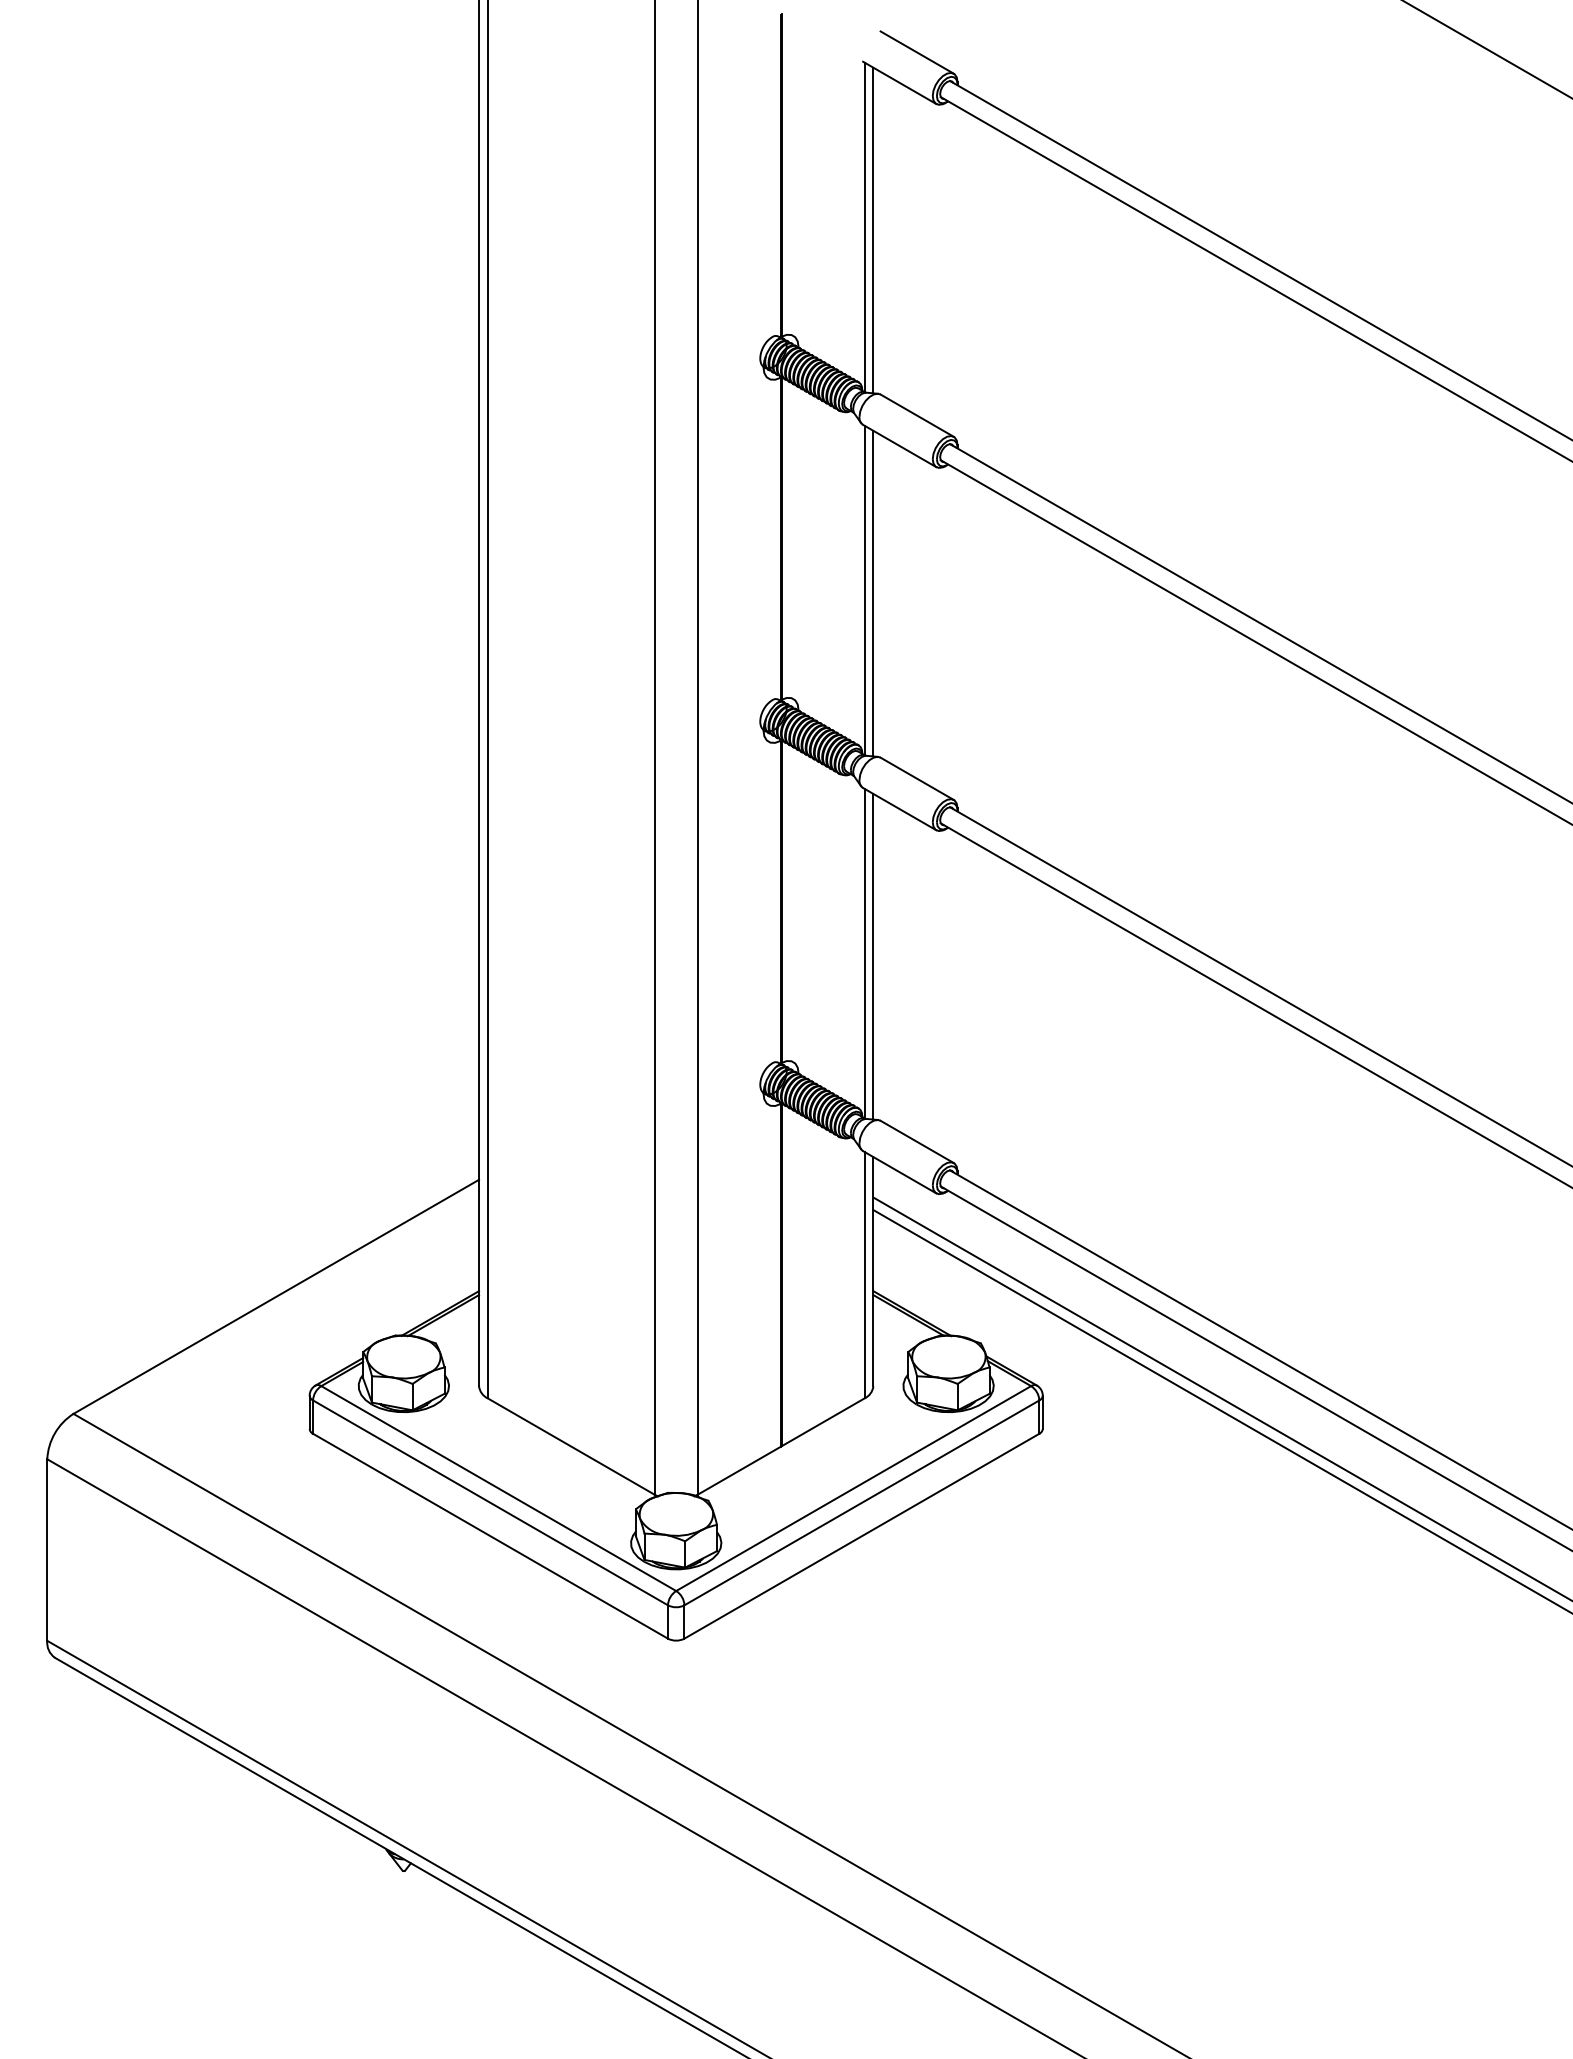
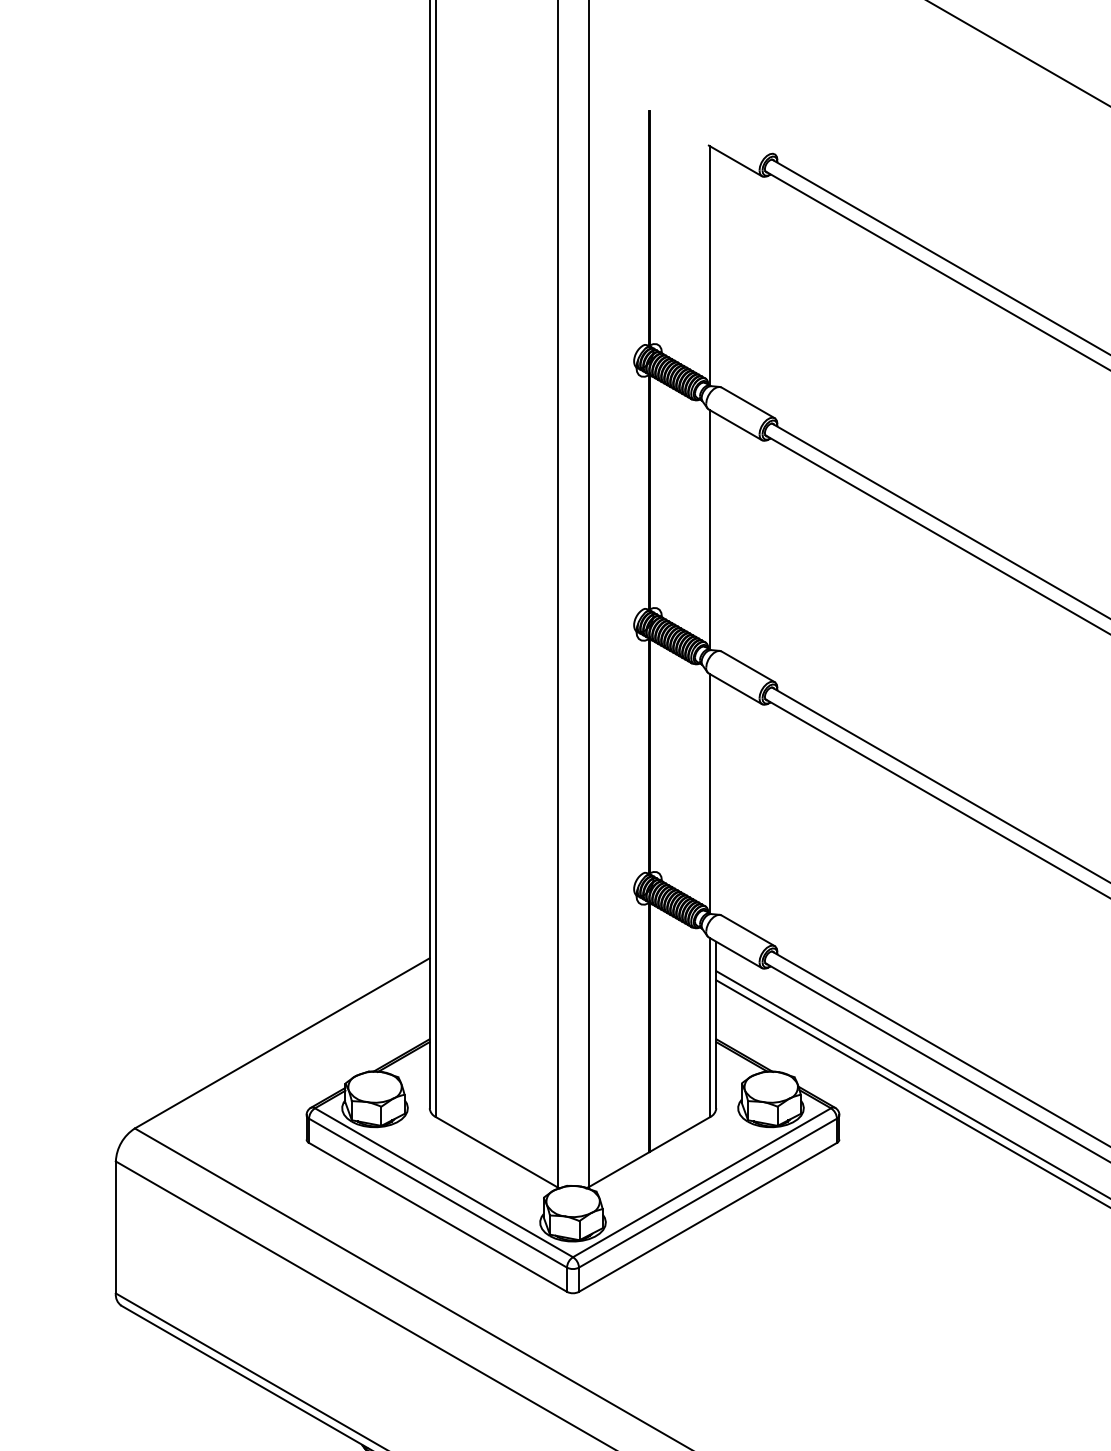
line: (916, 52) -> (747, 138), removed
line: (873, 230) -> (716, 268), removed
line: (873, 593) -> (716, 532), removed
line: (873, 956) -> (716, 795), removed

